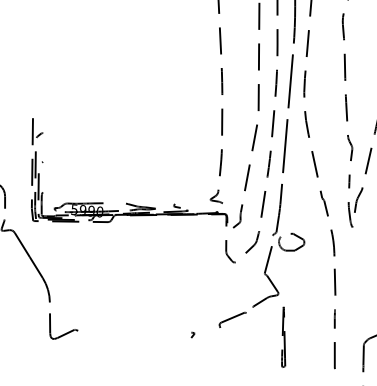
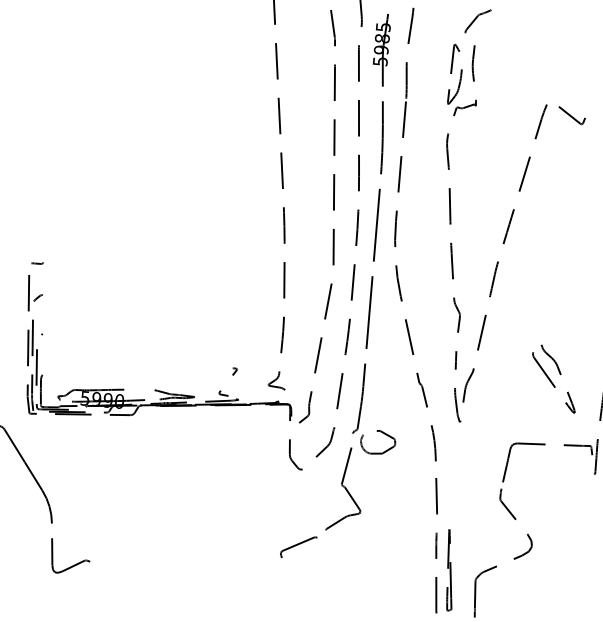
line: (39, 109) -> (37, 263), added
curve: (193, 335) -> (235, 371), moved
part: (283, 337) -> (449, 570), moved

